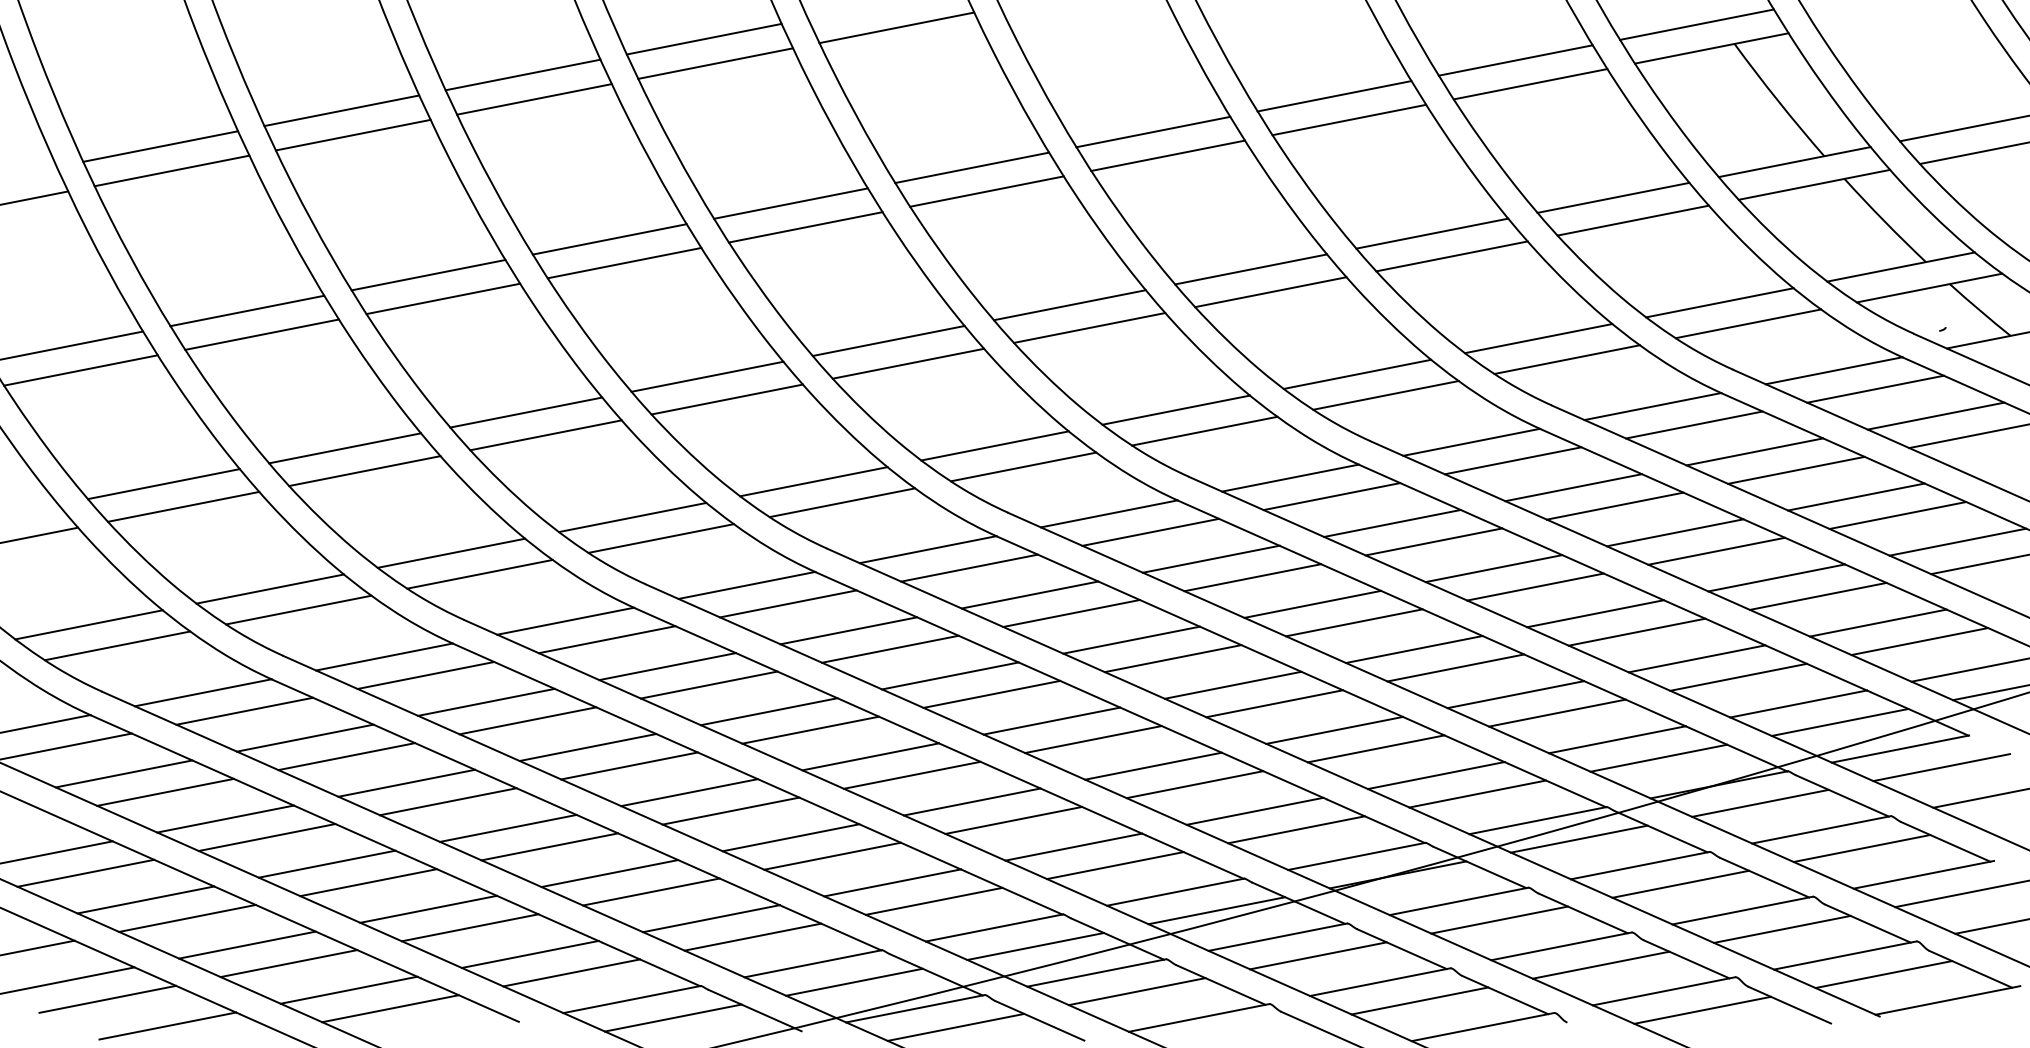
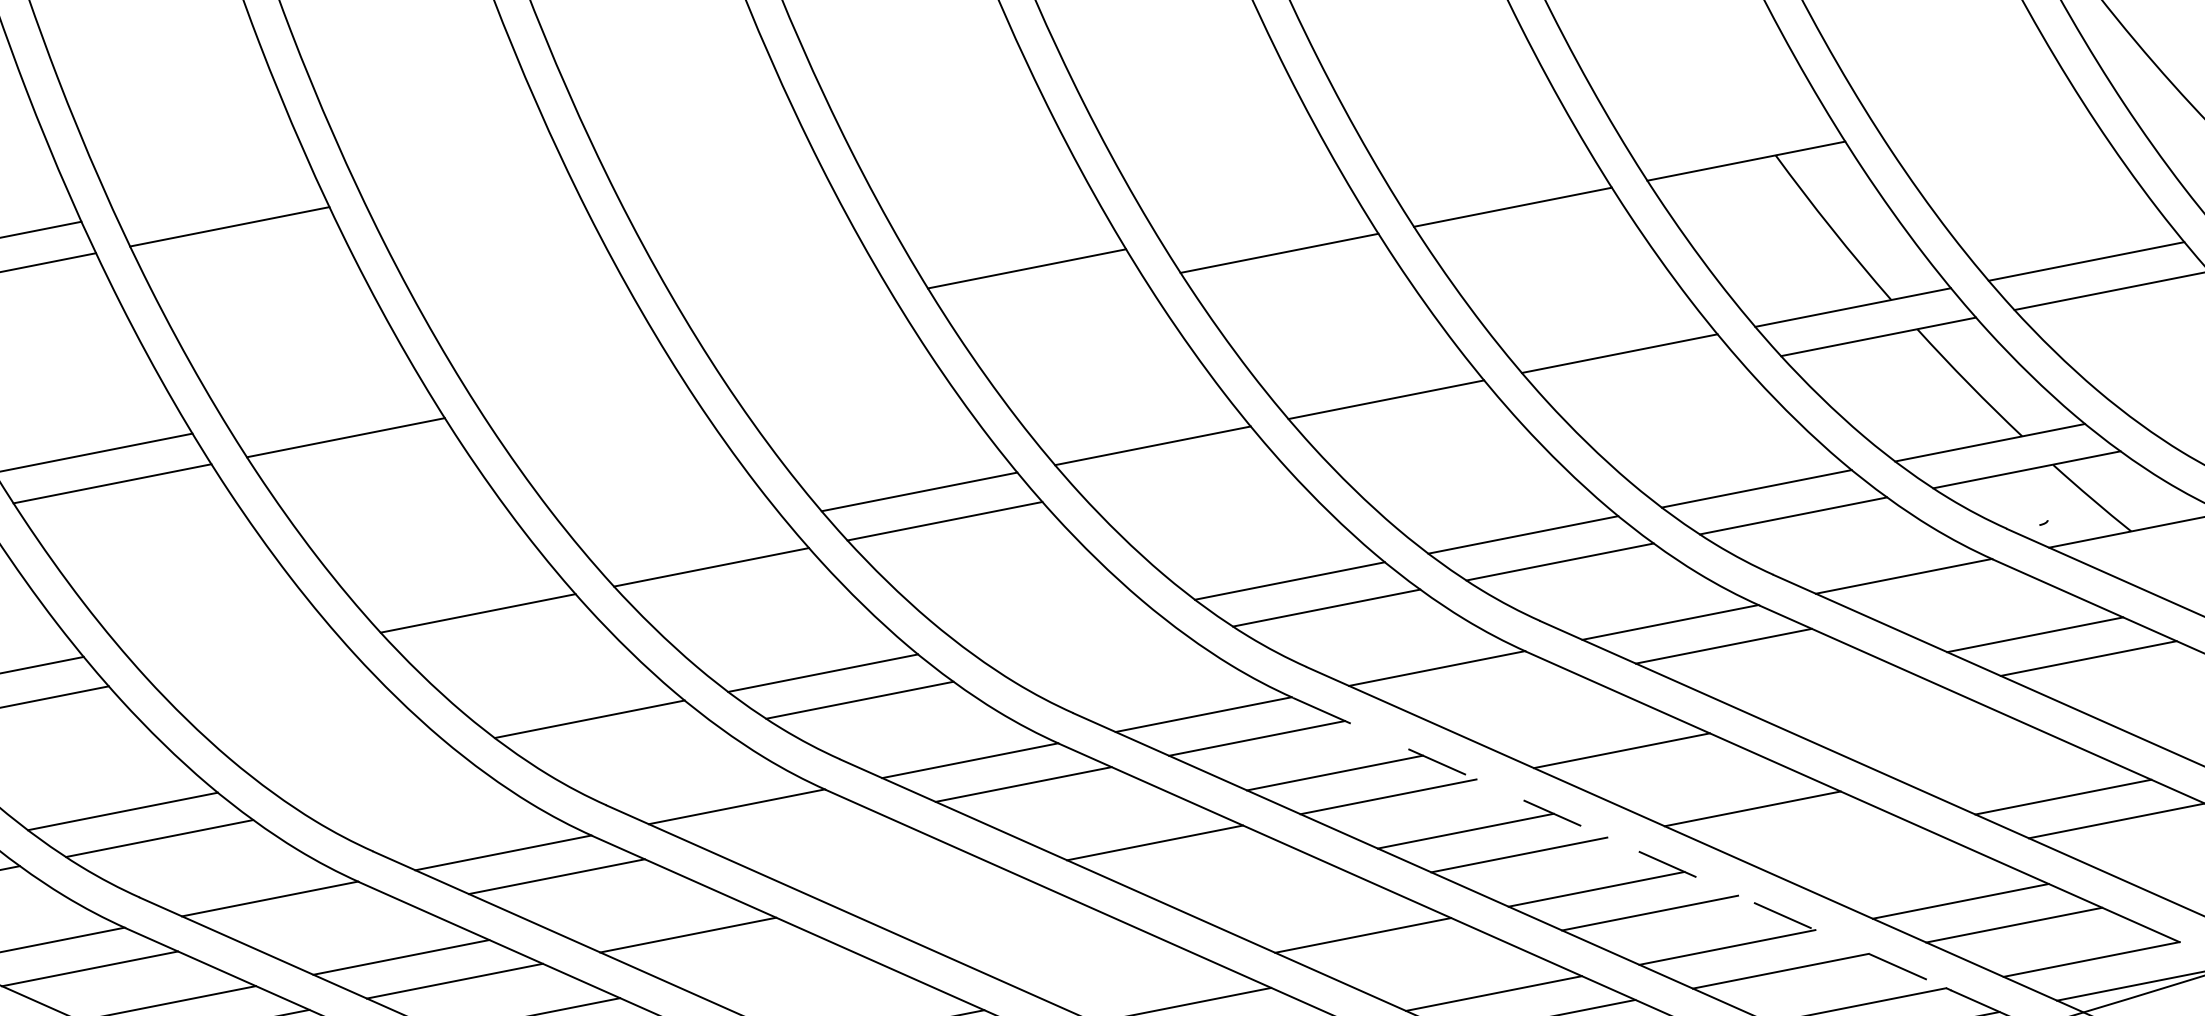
line: (1696, 24) -> (1726, 130), removed
line: (896, 27) -> (696, 134), removed
line: (703, 38) -> (447, 148), removed
line: (1515, 60) -> (1493, 176), removed
line: (715, 63) -> (463, 180), removed
line: (522, 74) -> (214, 194), removed
line: (1334, 96) -> (1260, 223), removed
line: (1167, 155) -> (1045, 299), removed
line: (972, 167) -> (794, 314), removed
line: (986, 191) -> (812, 345), removed
line: (790, 203) -> (559, 360), removed
line: (1632, 220) -> (1644, 382), removed
line: (805, 227) -> (578, 391), removed
line: (609, 239) -> (326, 407), removed
line: (1451, 256) -> (1411, 429), removed
line: (1270, 292) -> (1177, 475), removed
line: (888, 340) -> (685, 537), removed
line: (707, 376) -> (452, 583), removed
line: (1875, 388) -> (1957, 599), removed
line: (1176, 409) -> (1056, 626), removed
line: (526, 412) -> (219, 630), removed
line: (1204, 430) -> (1092, 653), removed
line: (545, 435) -> (244, 659), removed
line: (1754, 451) -> (1801, 680), removed
line: (1512, 460) -> (1489, 691), removed
line: (1796, 469) -> (1855, 703), removed
line: (1573, 487) -> (1568, 726), removed
line: (1856, 496) -> (1932, 738), removed
line: (842, 502) -> (626, 746), removed
line: (1897, 515) -> (1985, 762), removed
line: (632, 517) -> (356, 765), removed
line: (1674, 532) -> (1698, 784), removed
line: (660, 538) -> (392, 792), removed
line: (1210, 558) -> (1100, 818), removed
line: (969, 567) -> (790, 829), removed
line: (1776, 577) -> (1829, 842), removed
line: (1613, 578) -> (1619, 843), solid -> dashed
line: (1029, 594) -> (867, 864), removed
line: (1817, 595) -> (1882, 865), removed
line: (1312, 603) -> (1232, 876), removed
line: (1071, 613) -> (921, 889), removed
line: (1354, 622) -> (1286, 900), removed
line: (848, 630) -> (634, 910), removed
line: (606, 639) -> (322, 922), removed
line: (1131, 639) -> (998, 922), removed
line: (1172, 658) -> (1051, 946), removed
line: (1455, 667) -> (1416, 958), removed
line: (950, 675) -> (765, 968), removed
line: (1232, 684) -> (1128, 980), removed
line: (991, 693) -> (818, 992), removed

